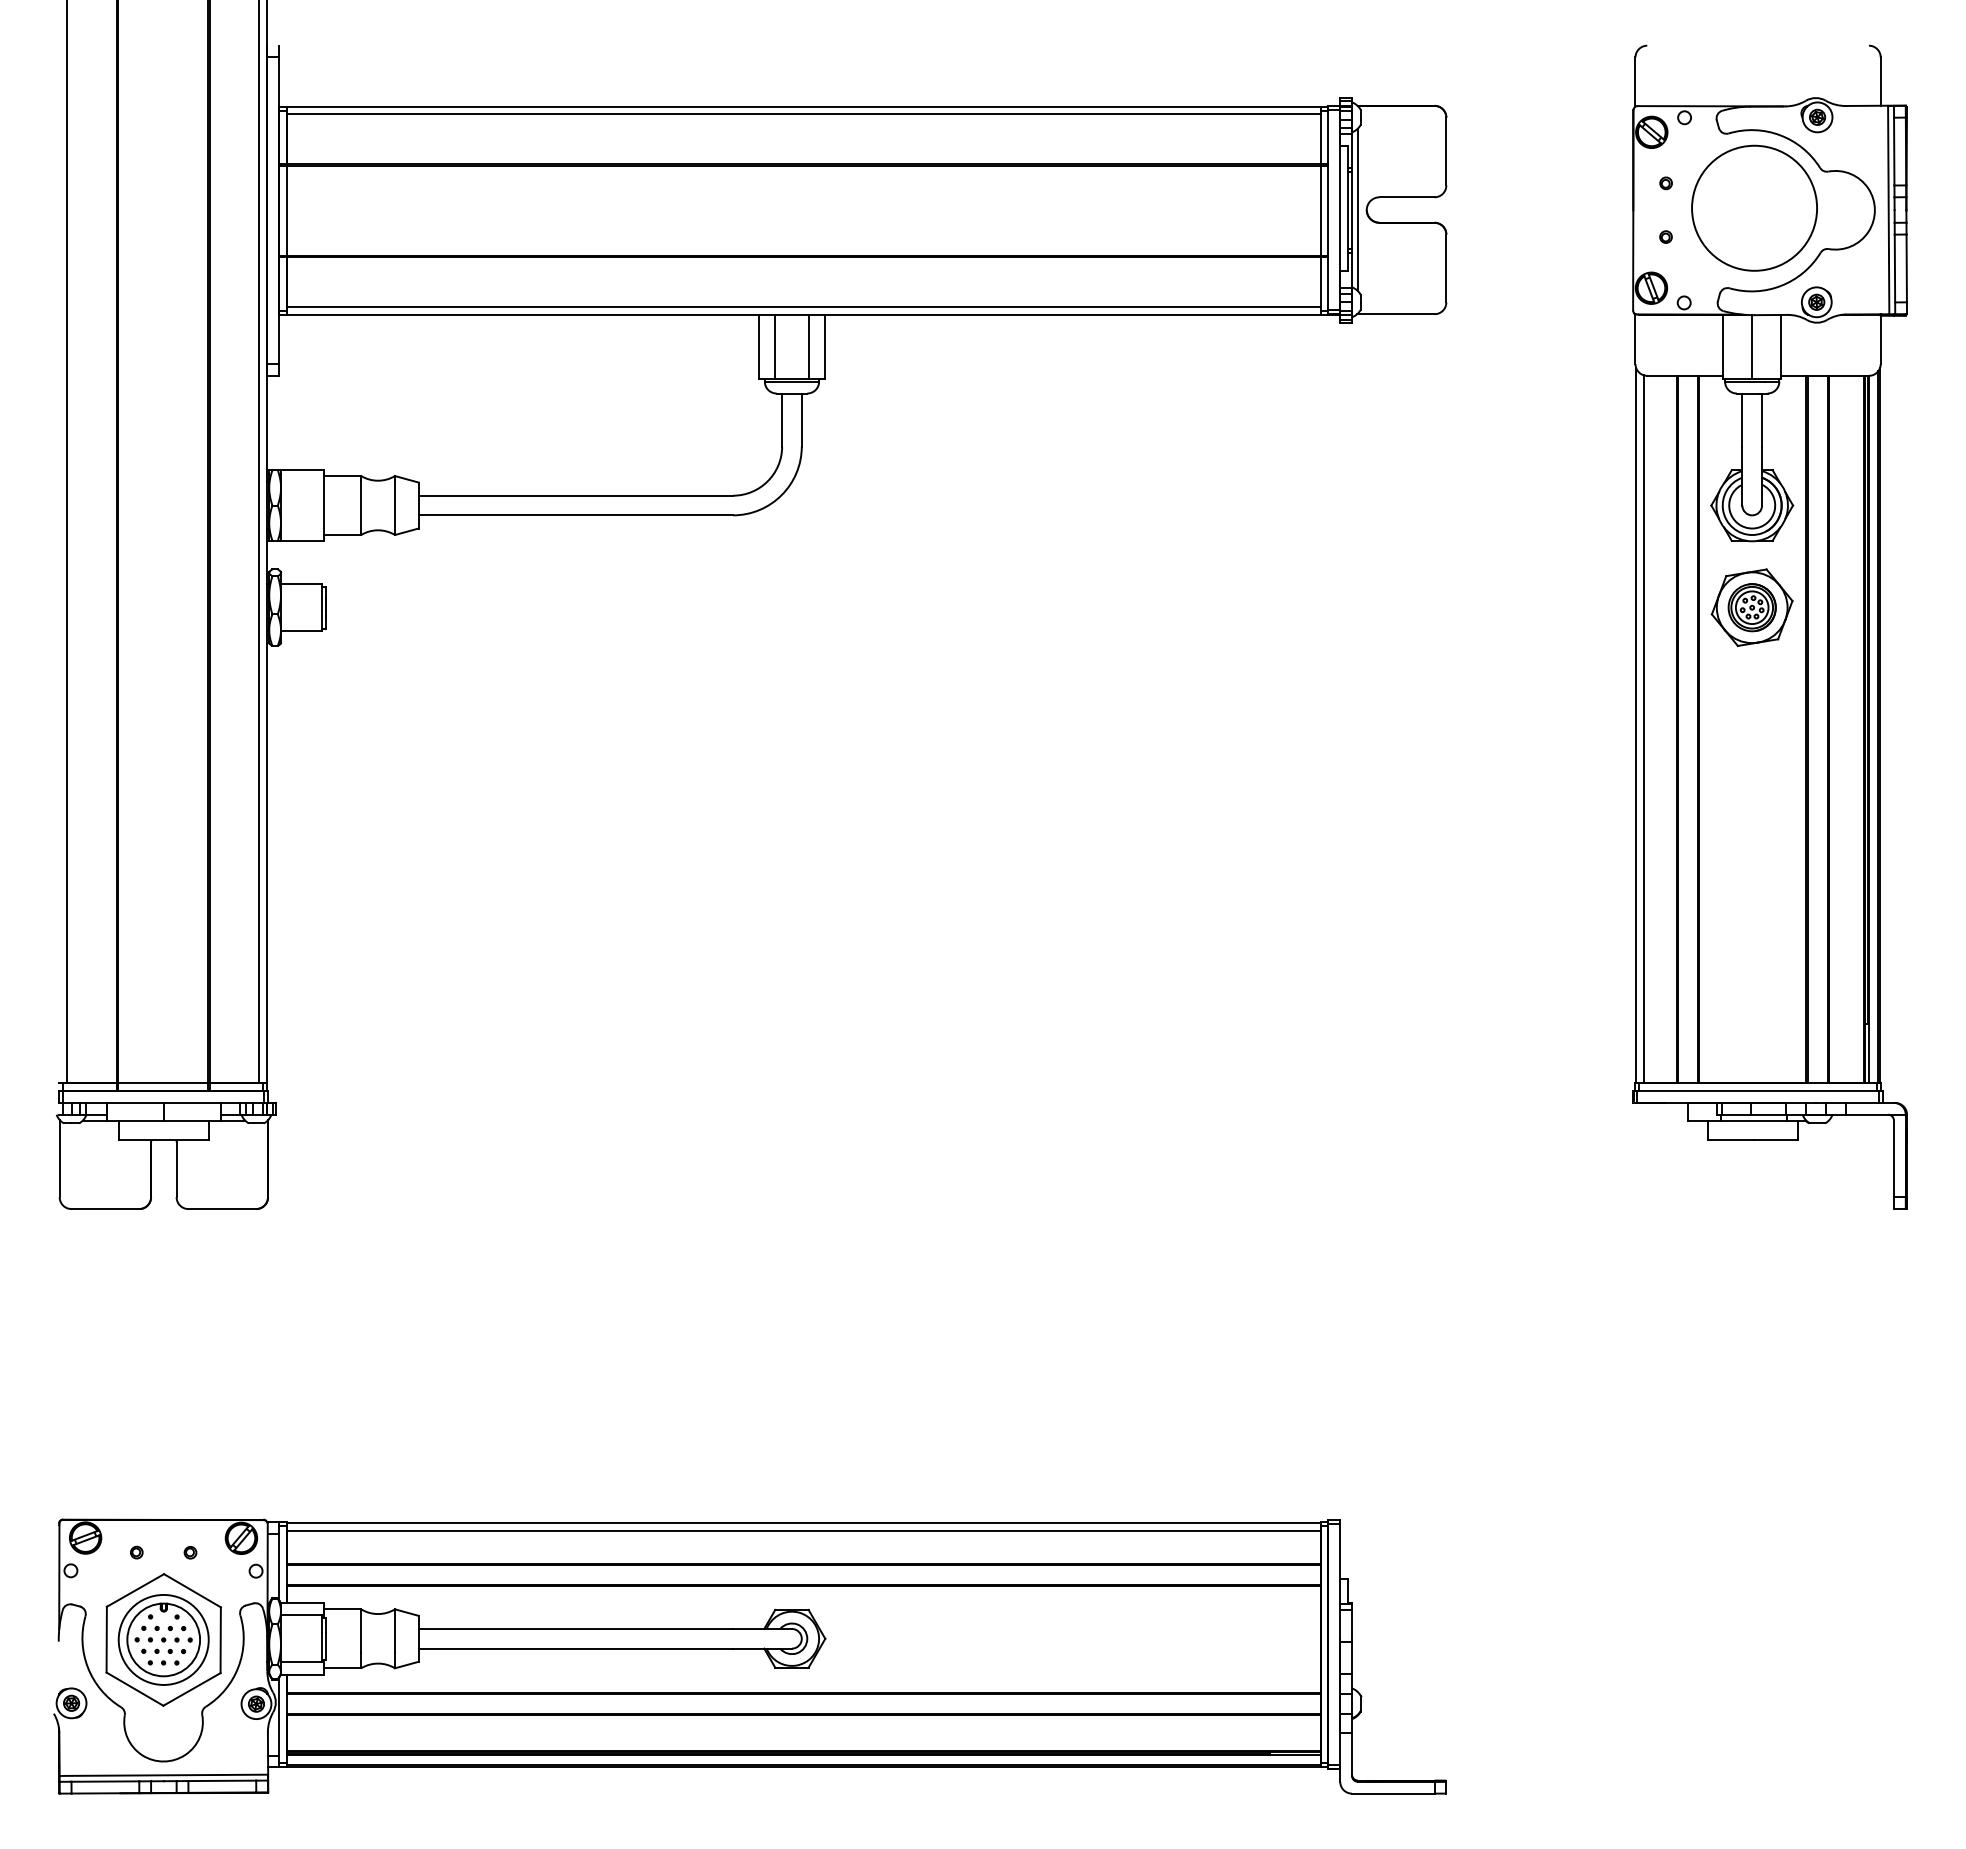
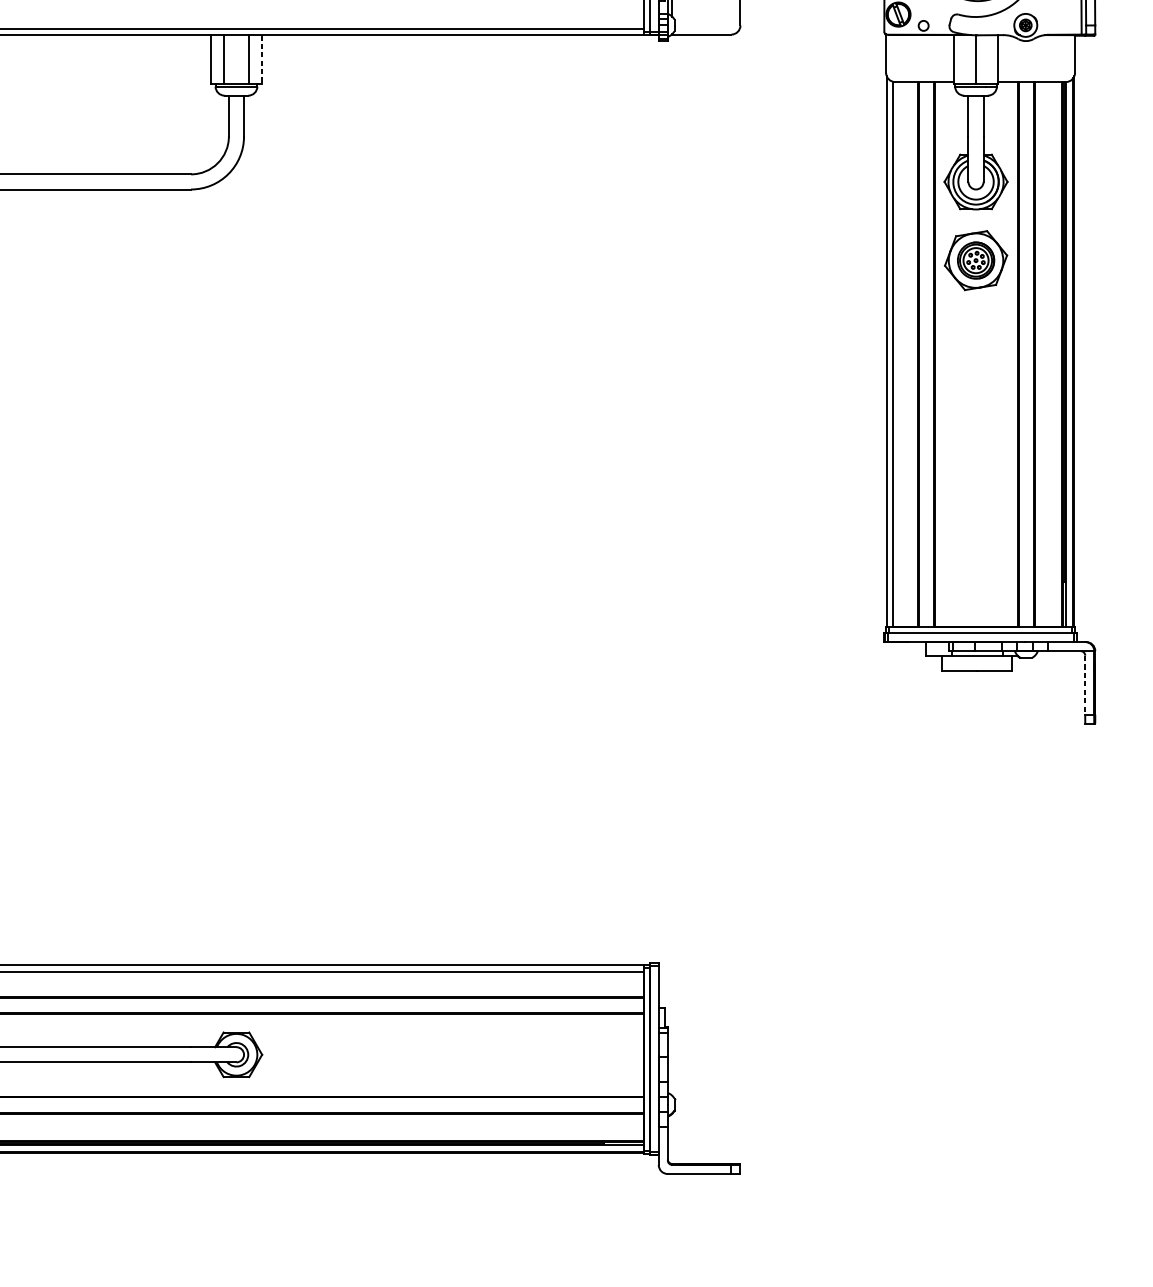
line: (825, 346) -> (262, 59), solid -> dashed
line: (1893, 1159) -> (1084, 685), solid -> dashed

